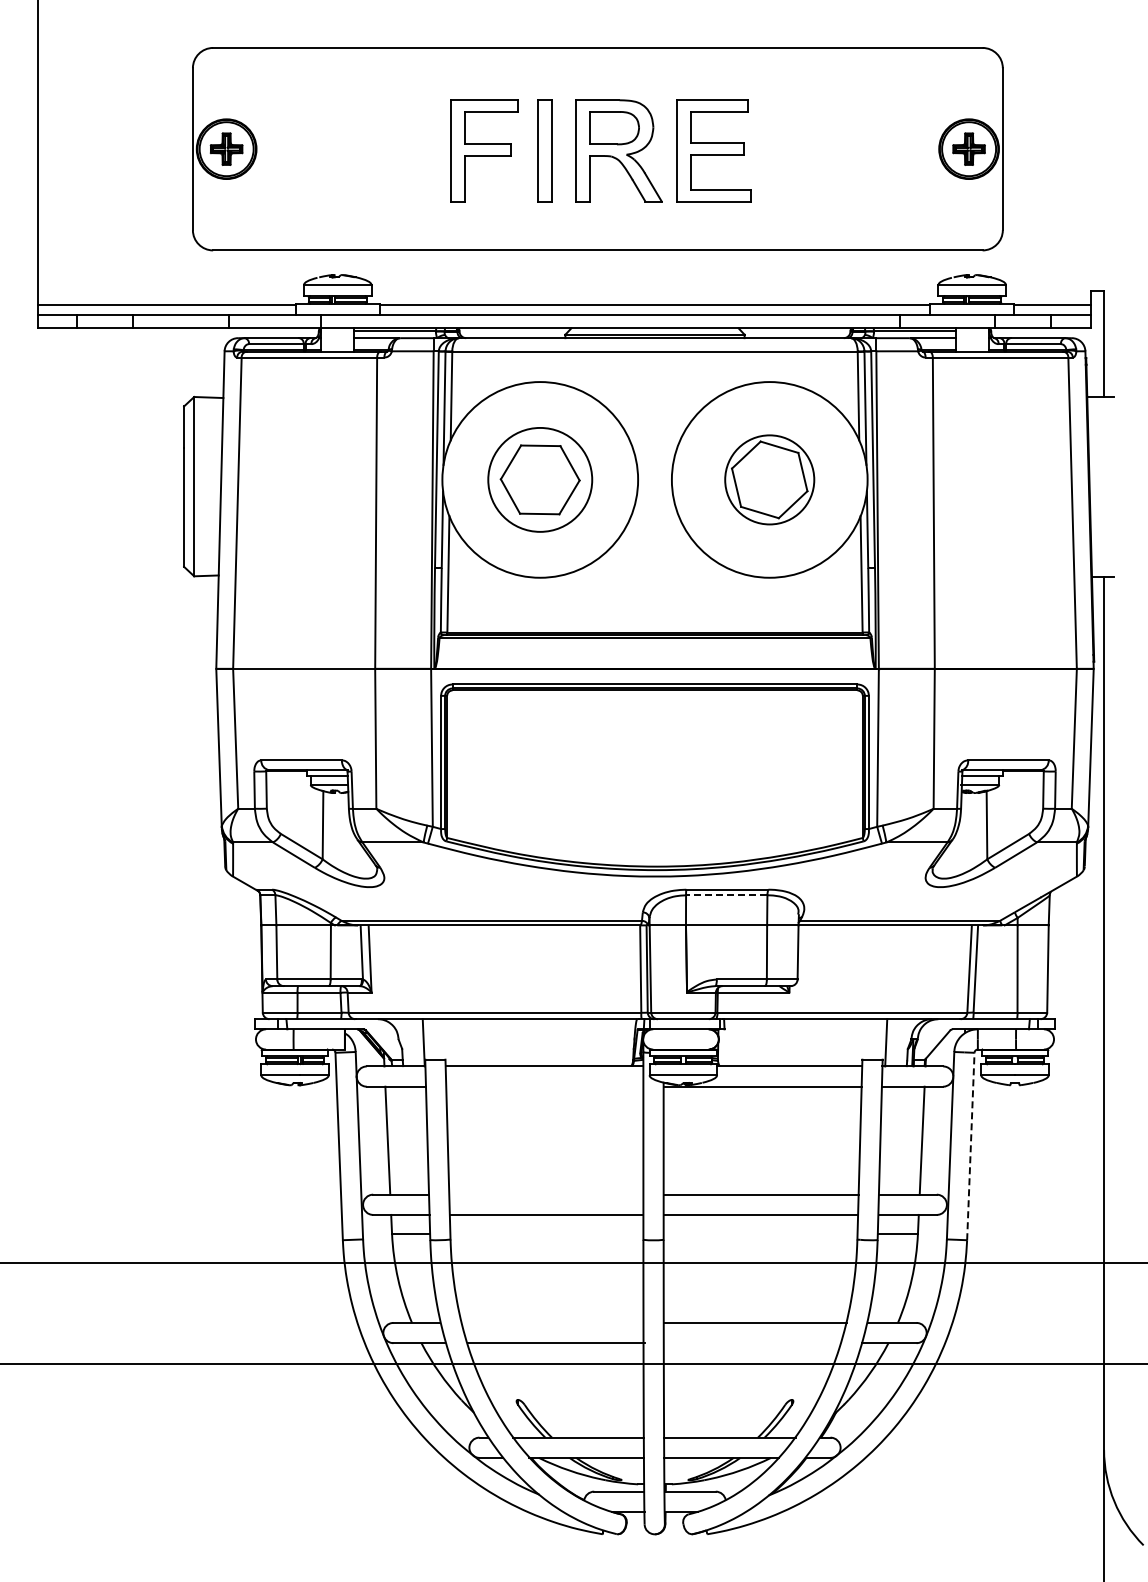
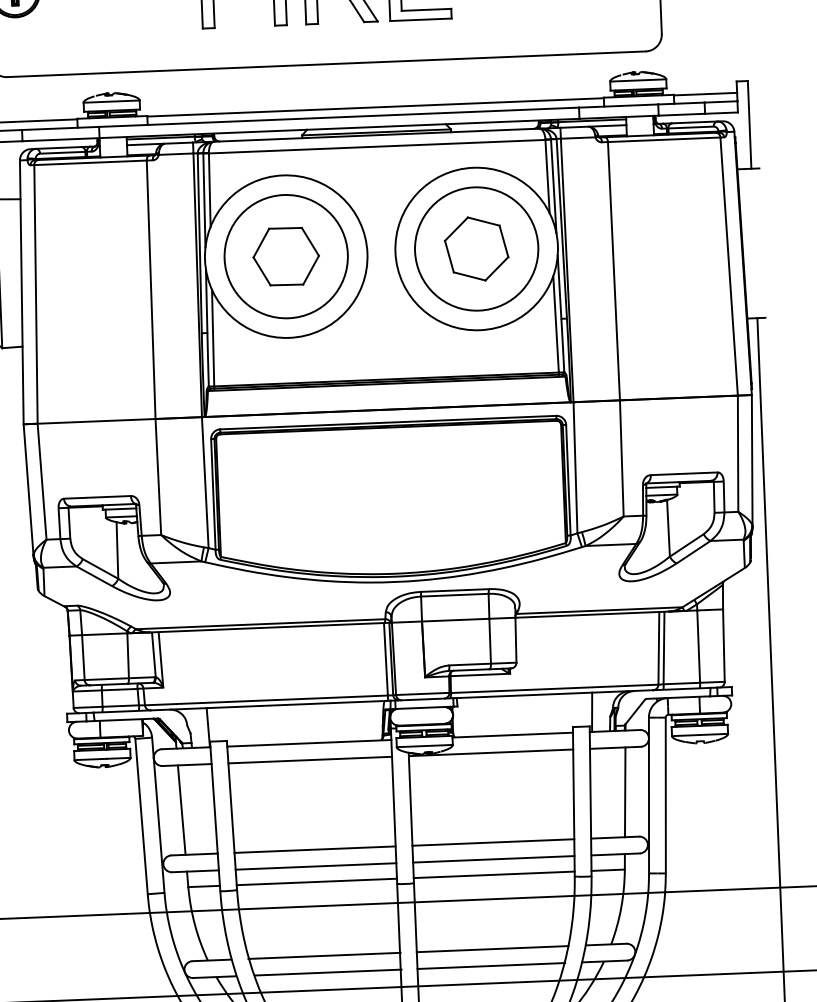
circle: (540, 479) -> (286, 256), size x1.43
circle: (769, 479) -> (476, 248), size x1.67
line: (726, 895) -> (454, 595), dashed -> solid
line: (544, 1086) -> (309, 759), added
line: (970, 1146) -> (665, 795), dashed -> solid
line: (546, 1194) -> (315, 849), added
line: (546, 1233) -> (316, 881), added
line: (760, 1233) -> (494, 874), added
line: (552, 1322) -> (324, 955), added
line: (752, 1343) -> (491, 966), added

